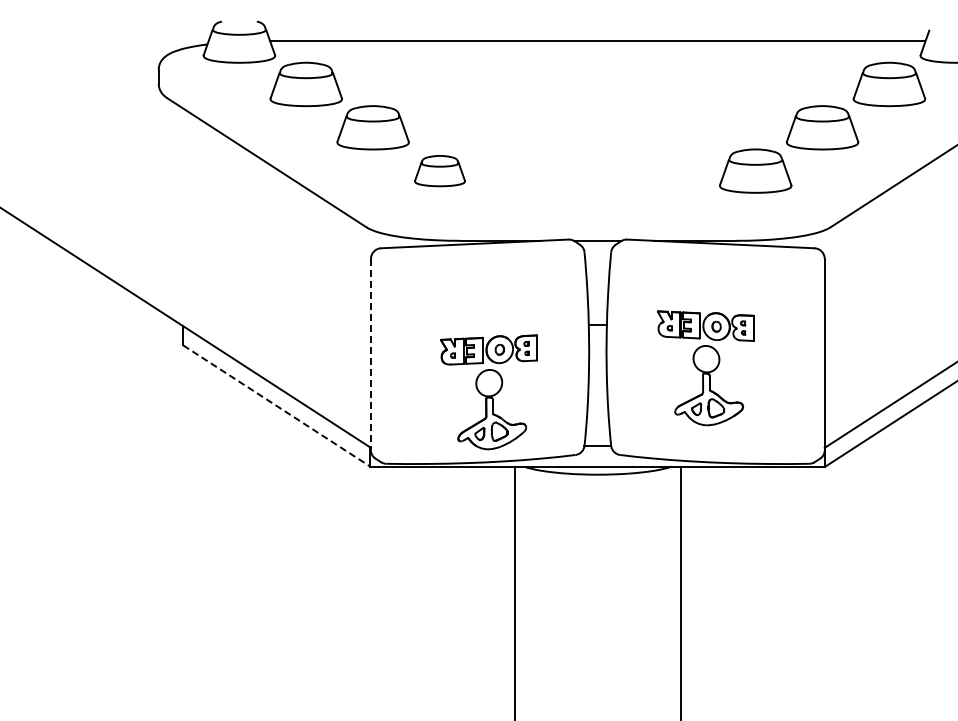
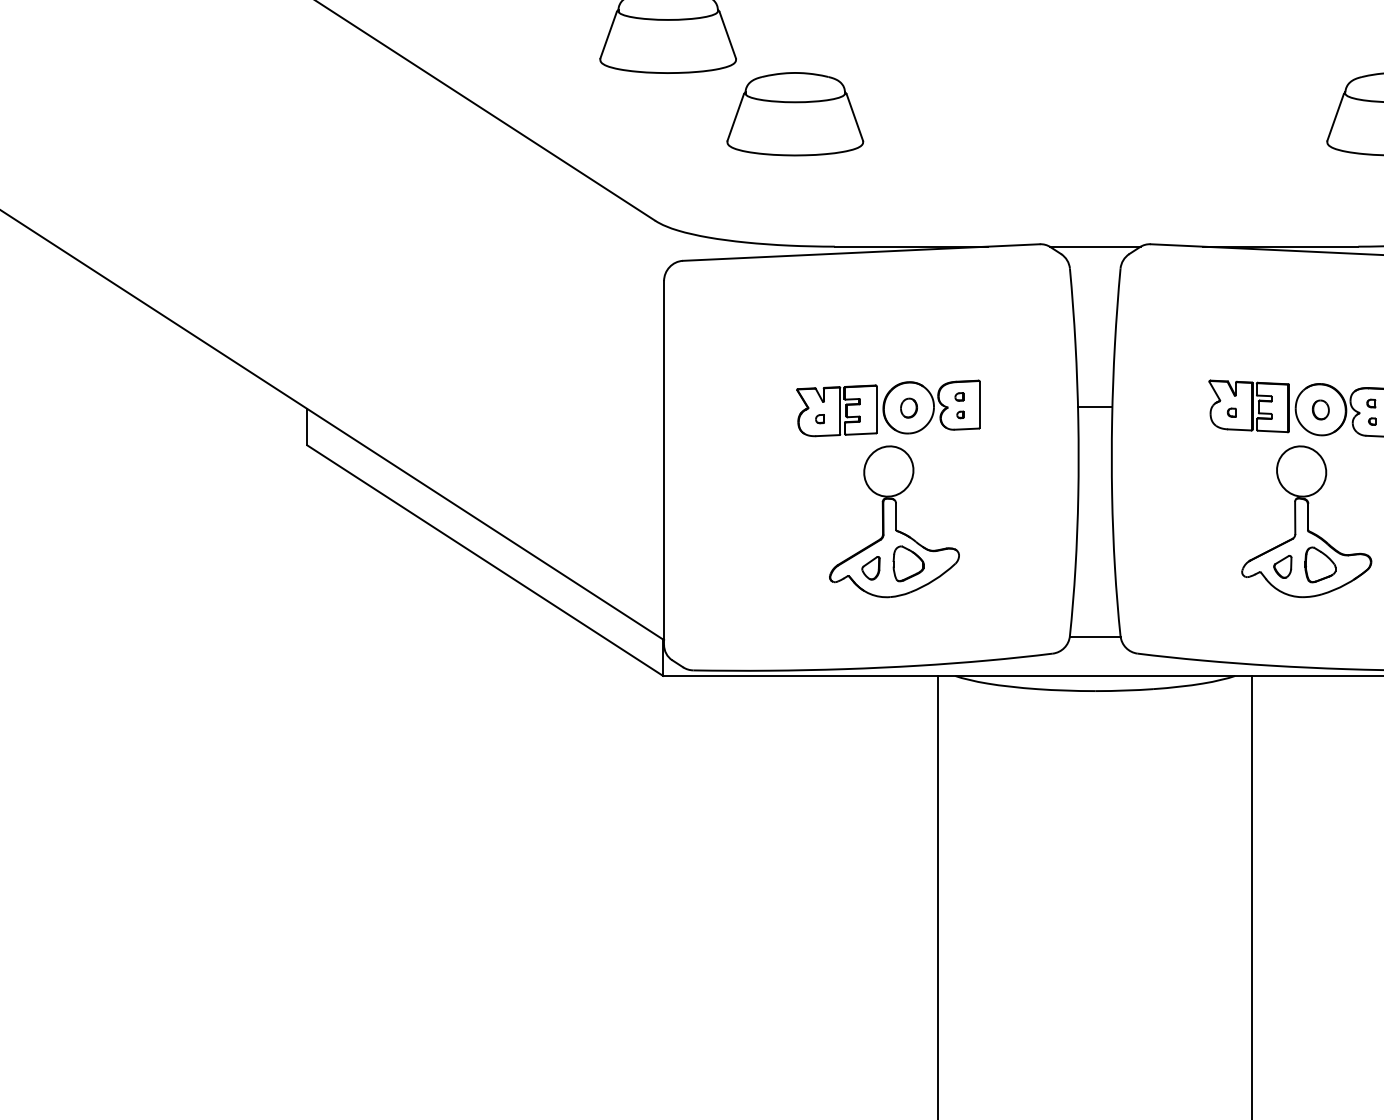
part: (439, 170) -> (794, 112), size x1.43
line: (370, 354) -> (663, 462), dashed -> solid
part: (488, 392) -> (887, 489), moved
line: (276, 406) -> (484, 561), dashed -> solid

